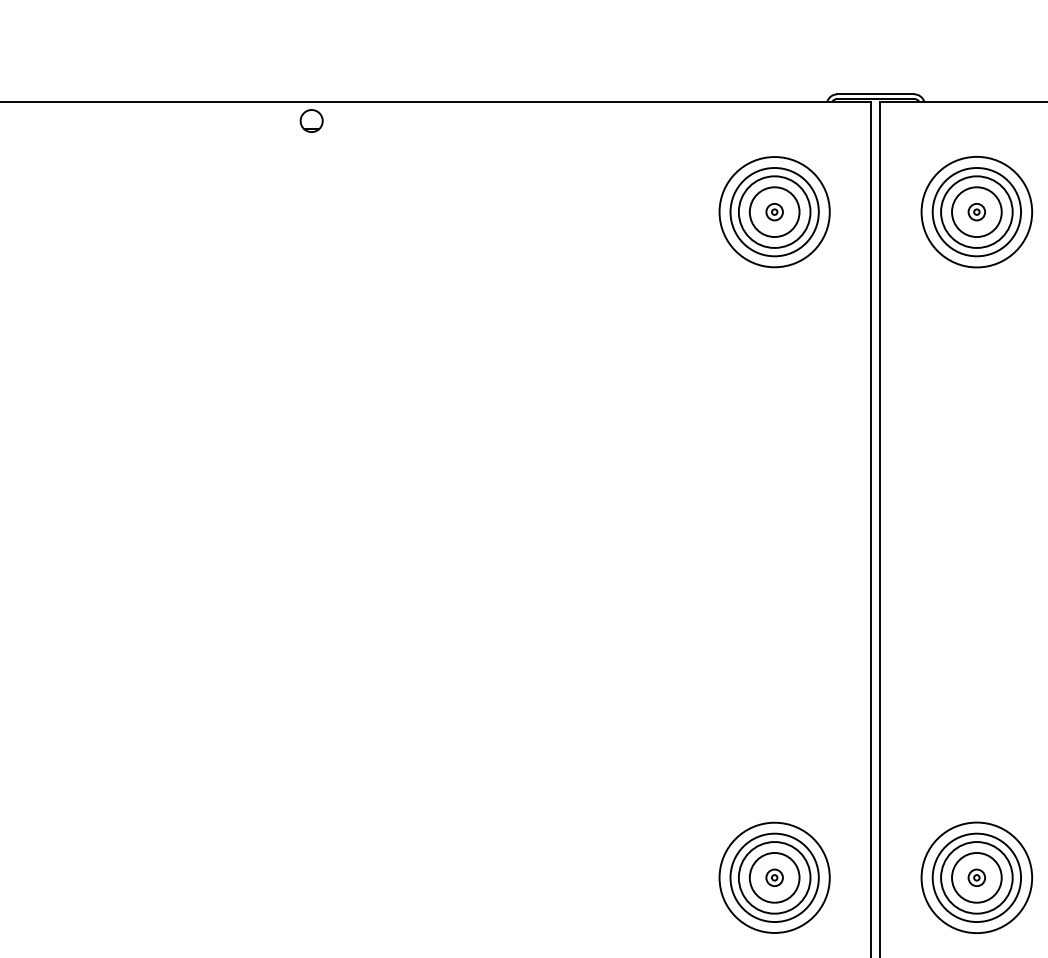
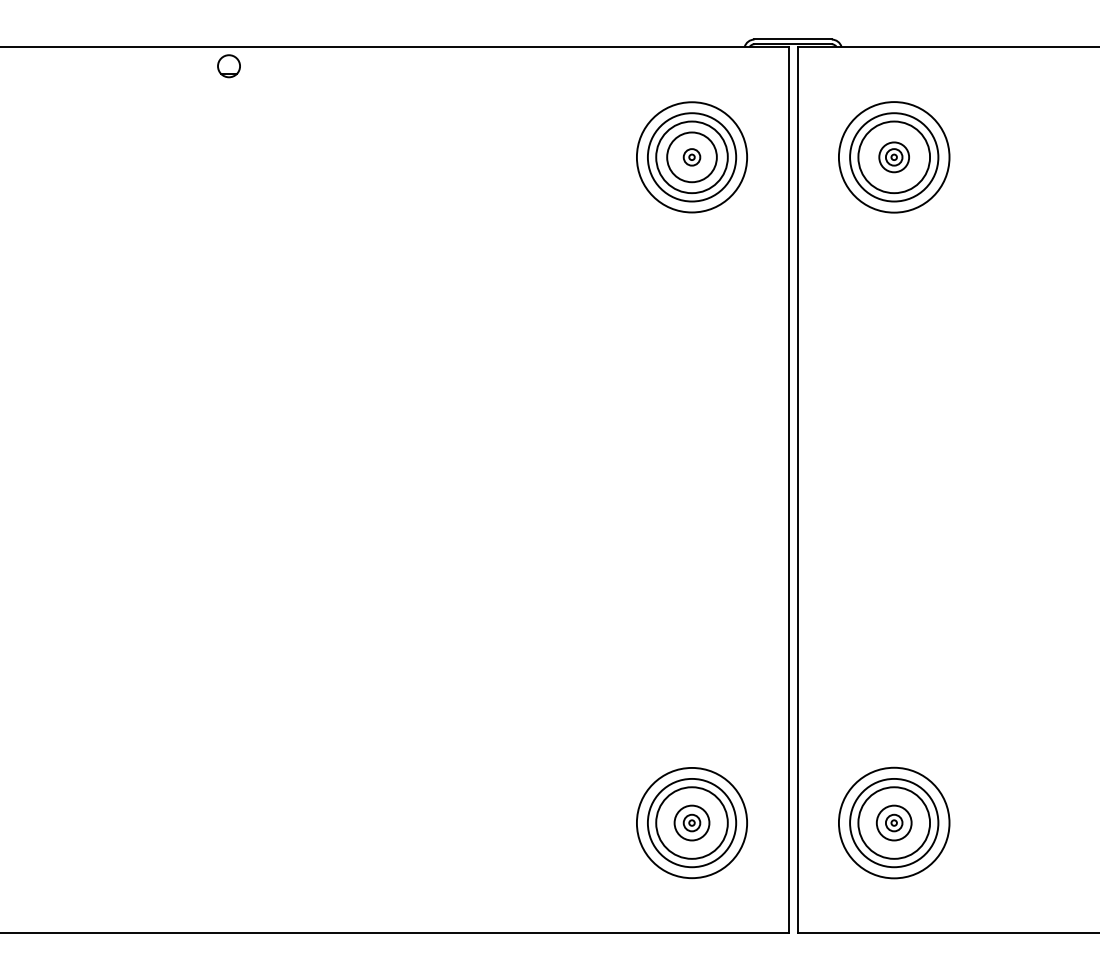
circle: (977, 212) -> (894, 157), size x0.6
circle: (774, 877) -> (691, 822), size x0.7
circle: (977, 877) -> (894, 822), size x0.7

